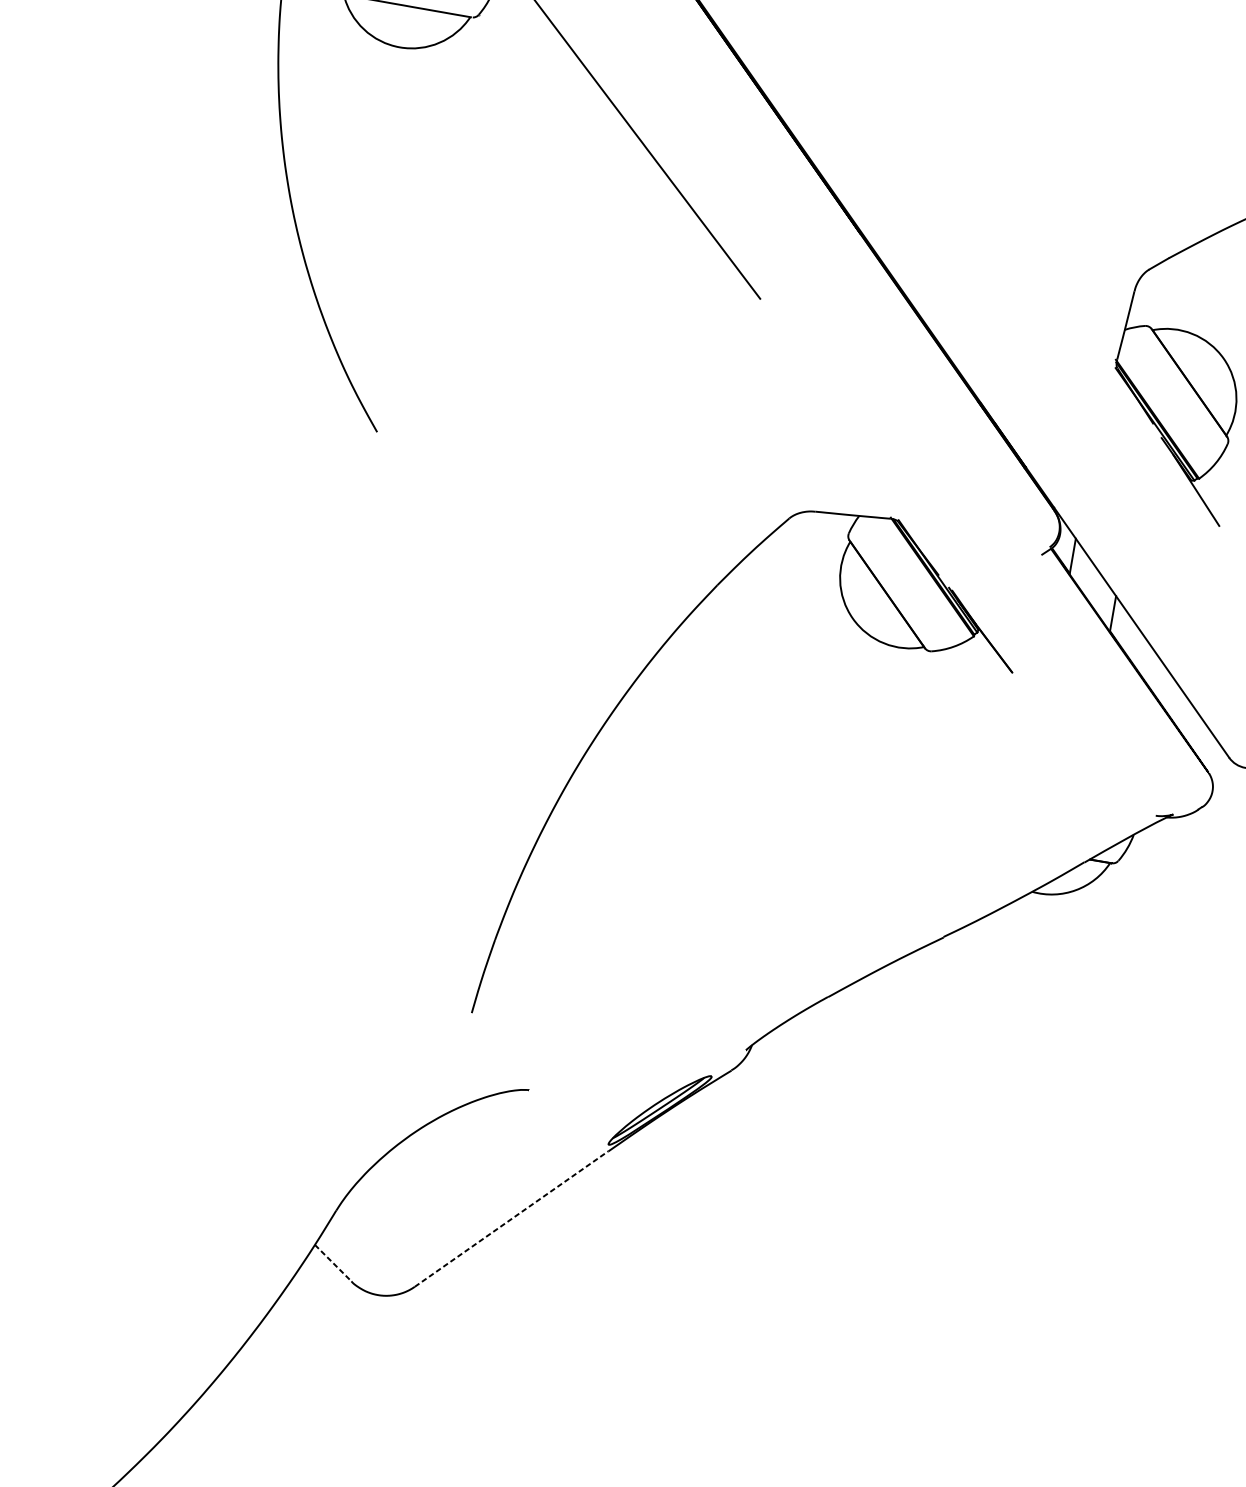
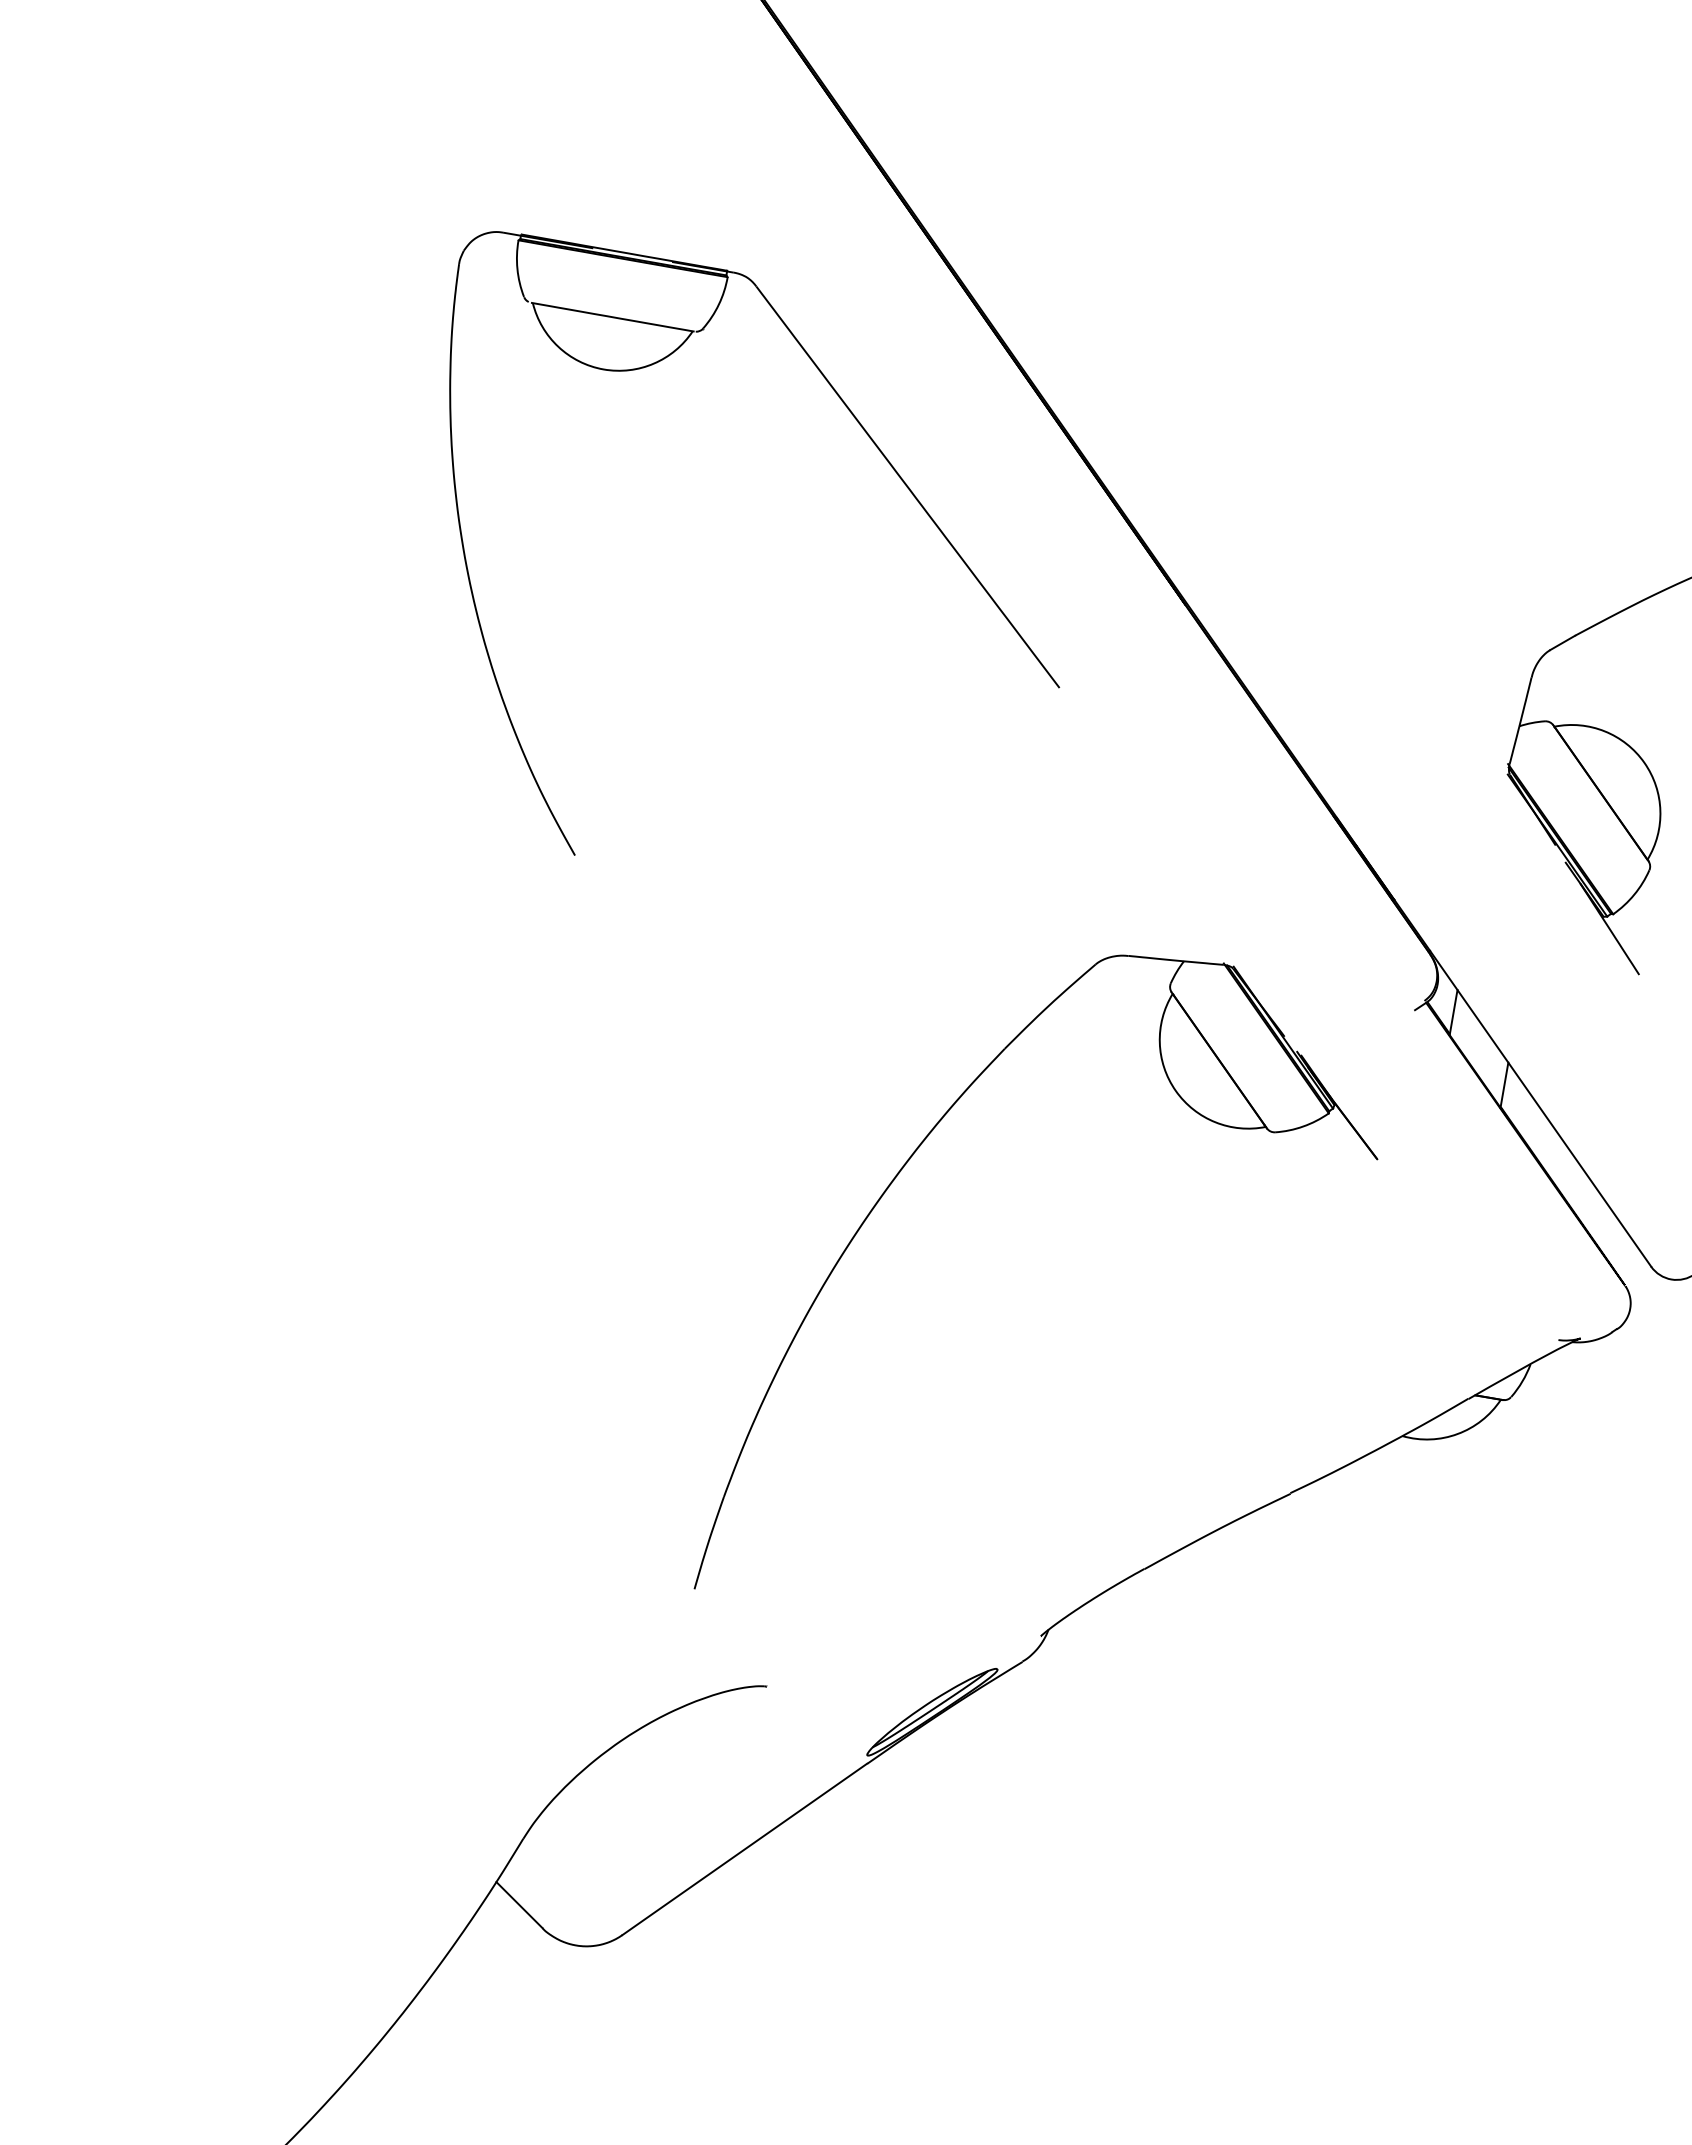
line: (512, 1219) -> (745, 1849), dashed -> solid
line: (333, 1263) -> (519, 1905), dashed -> solid

